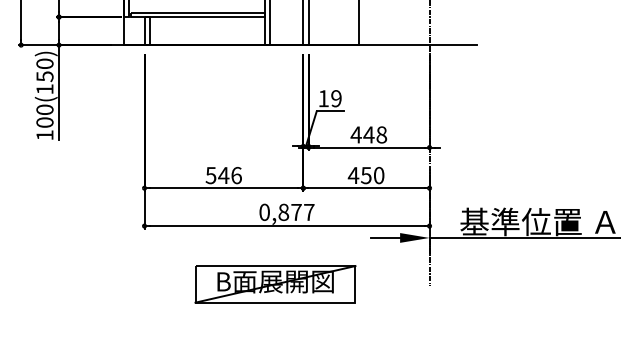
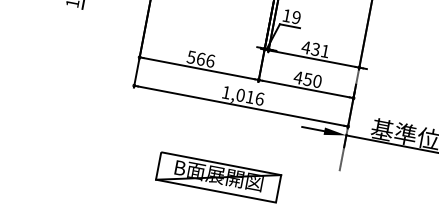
text: (375, 134) -> (320, 50), 448 -> 431
text: (223, 175) -> (200, 59), 546 -> 566
text: (286, 211) -> (242, 95), 0,877 -> 1,016
part: (275, 284) -> (218, 177), moved

